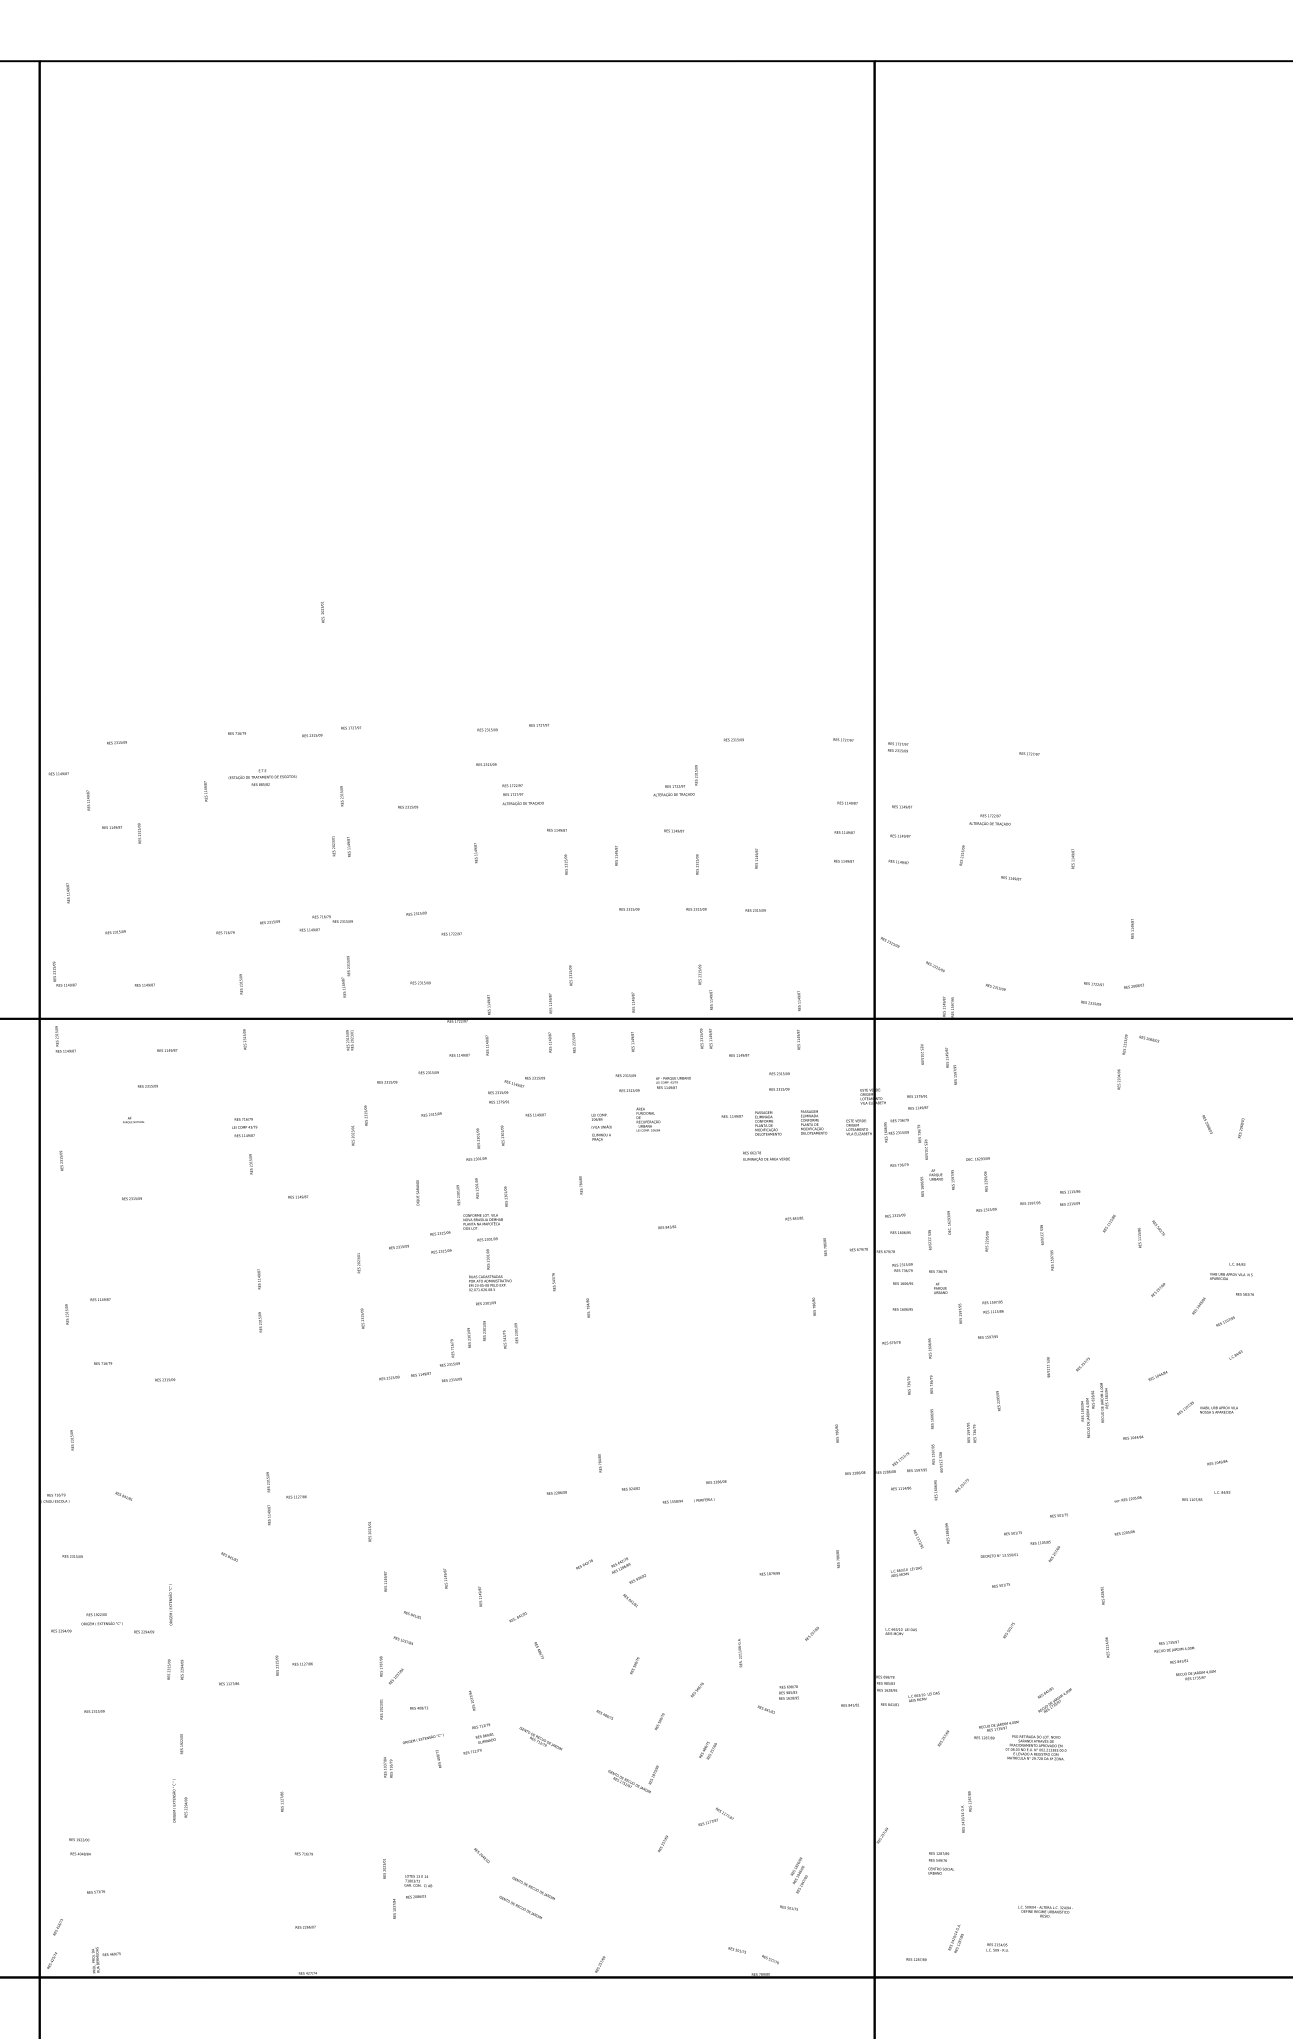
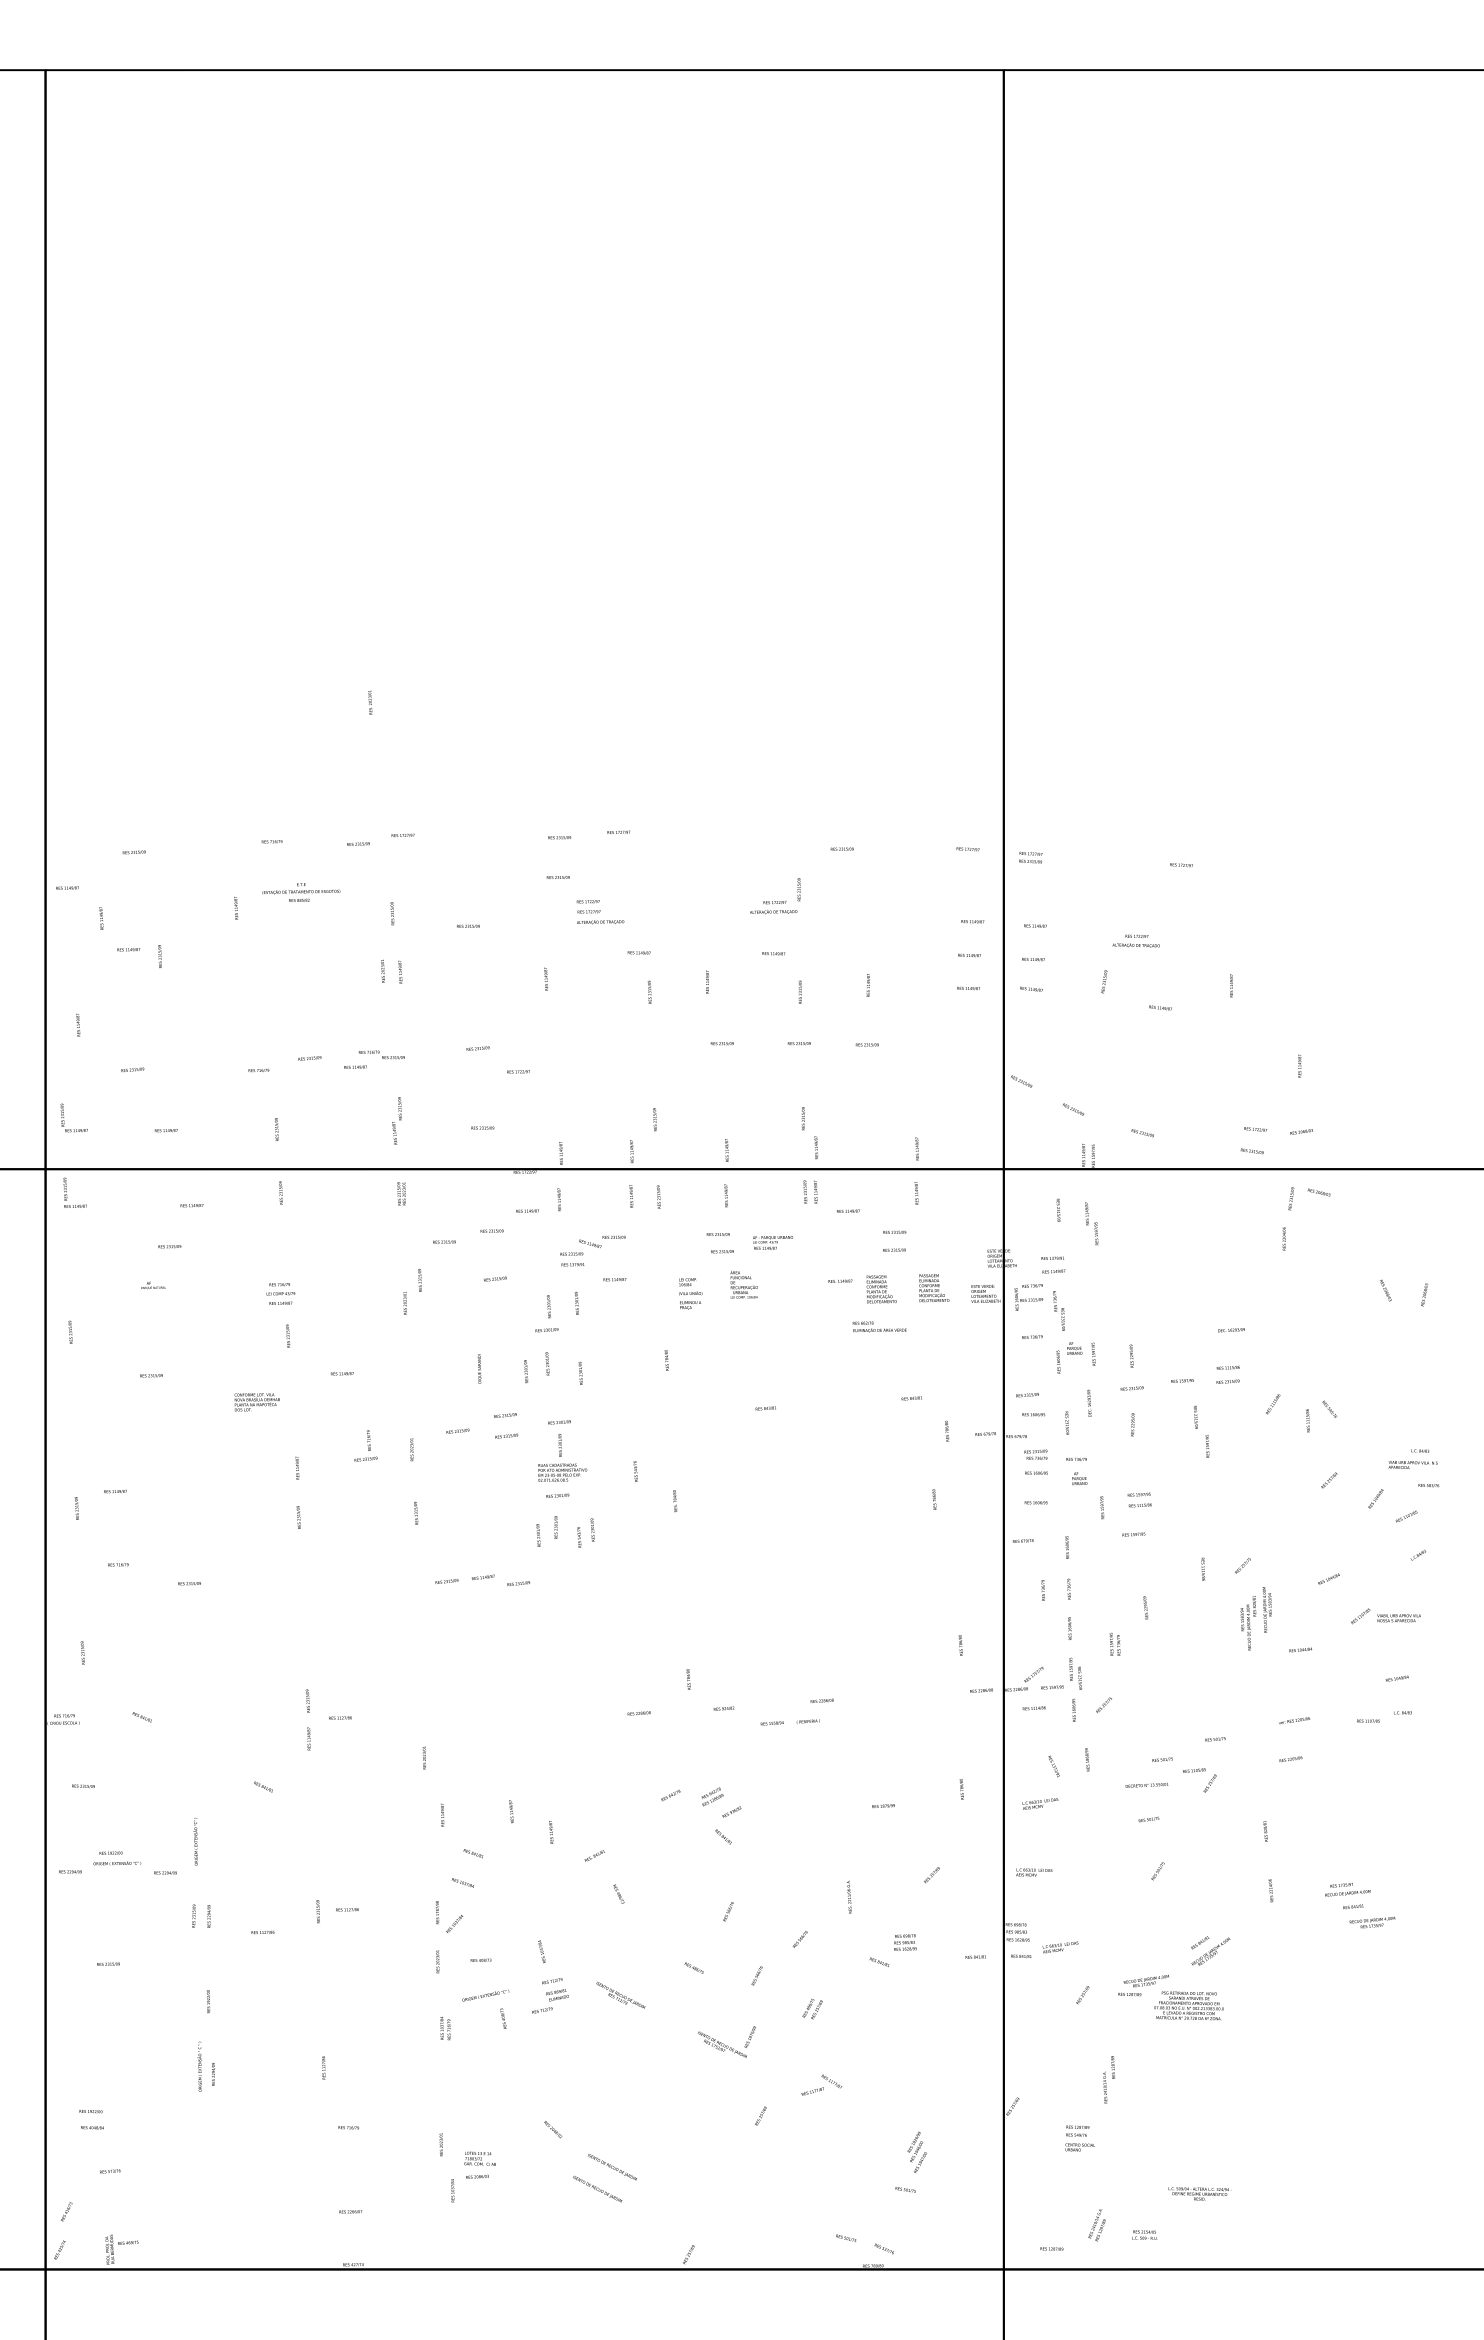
text: (977, 1158) -> (1230, 1329), moved
text: (482, 1221) -> (256, 1401), moved
text: (449, 1352) -> (365, 1445), moved

